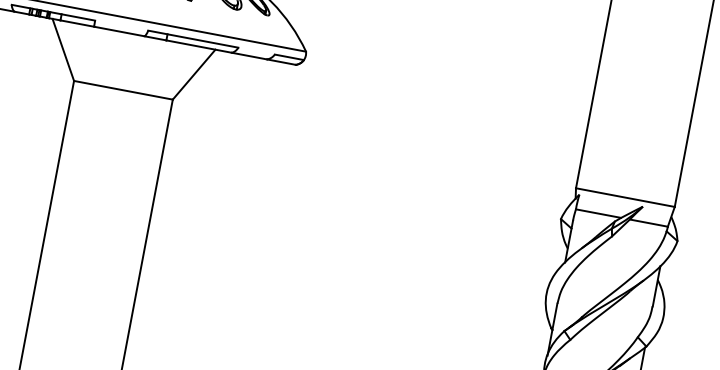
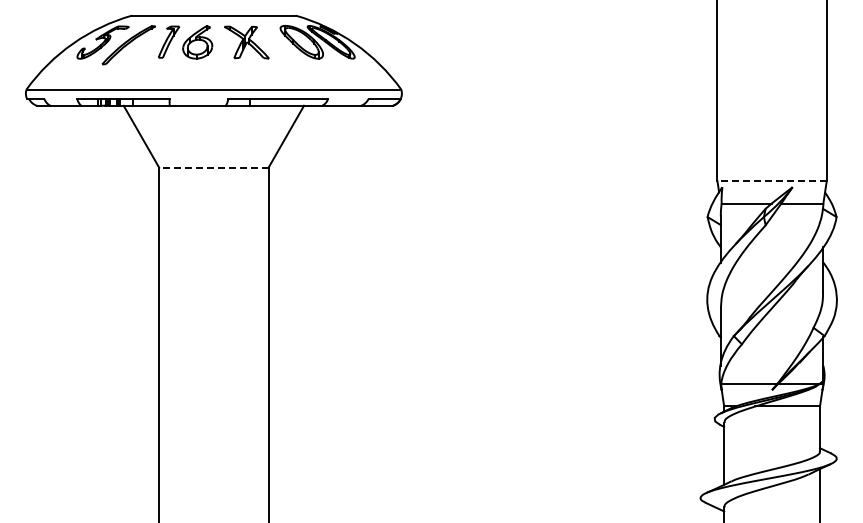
line: (123, 89) -> (213, 167), solid -> dashed
line: (625, 198) -> (772, 181), solid -> dashed

